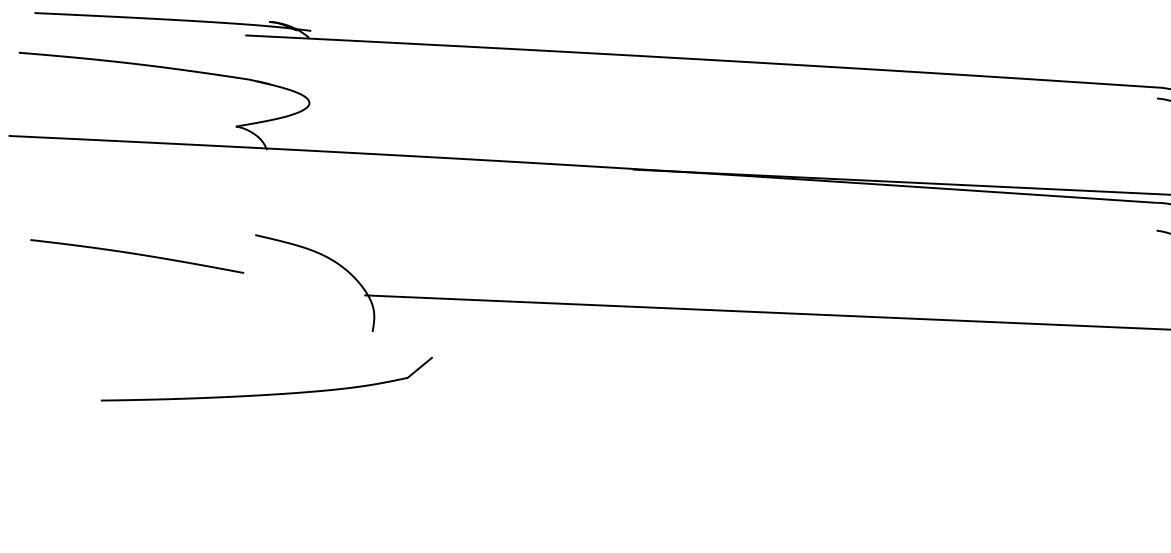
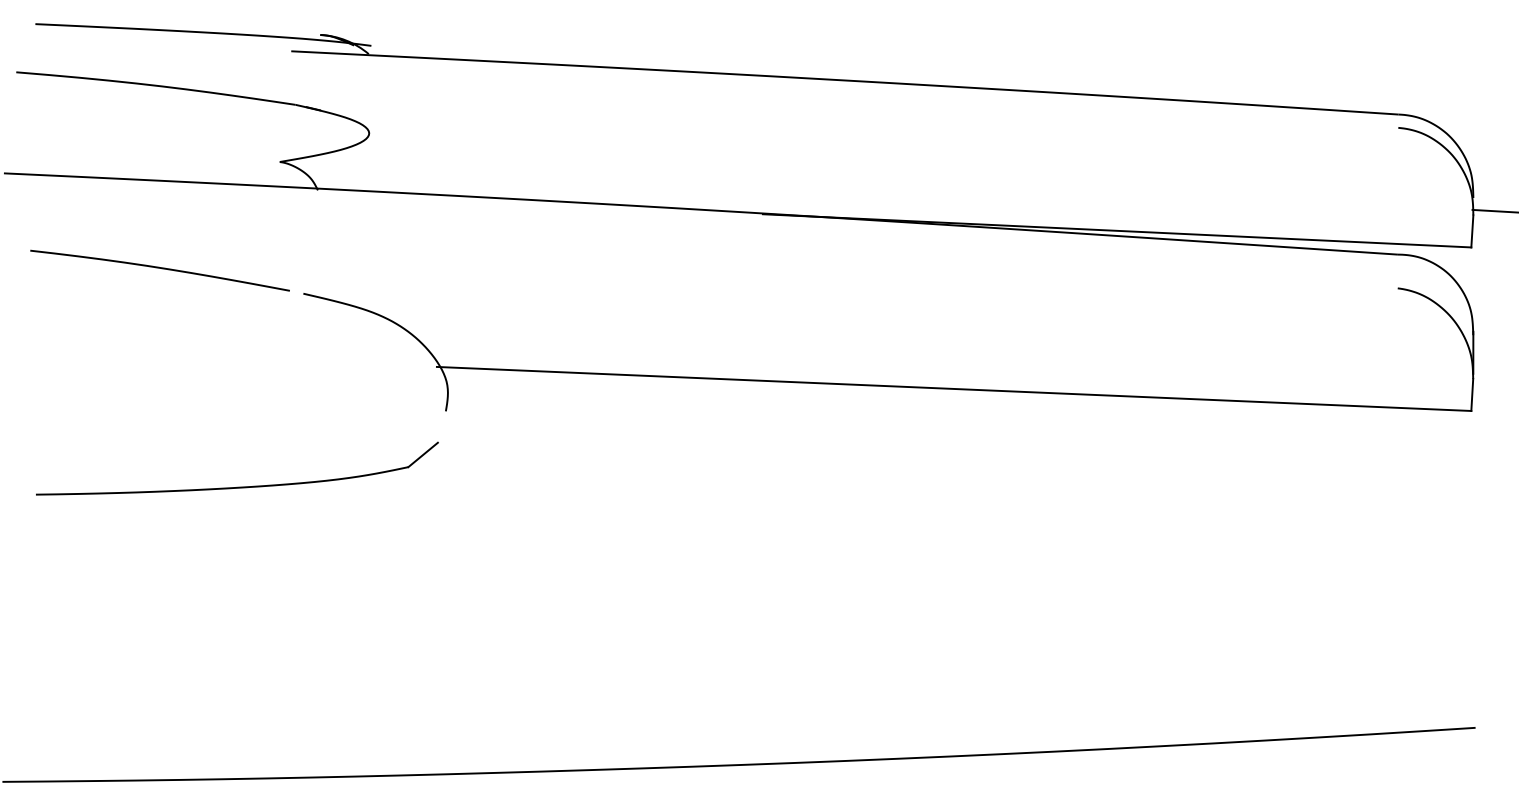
curve: (136, 254) -> (159, 268), moved
part: (266, 393) -> (237, 486), moved

